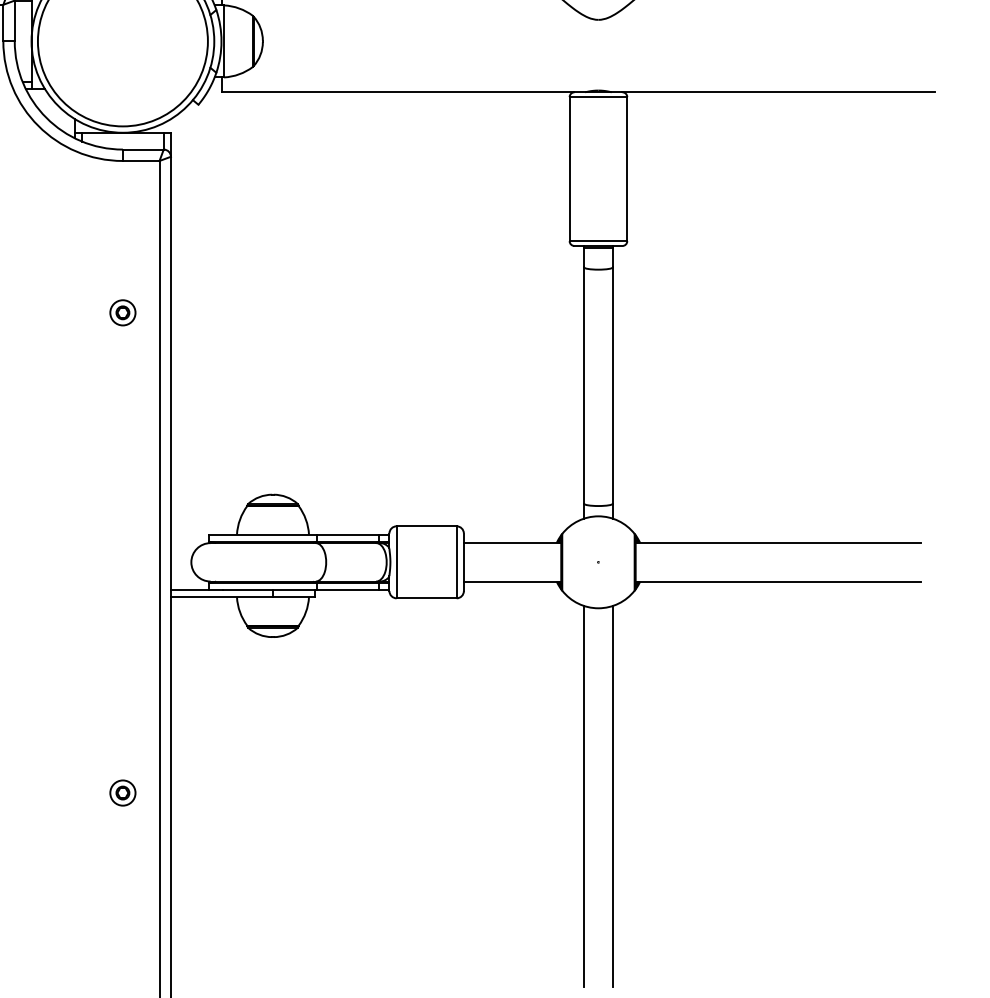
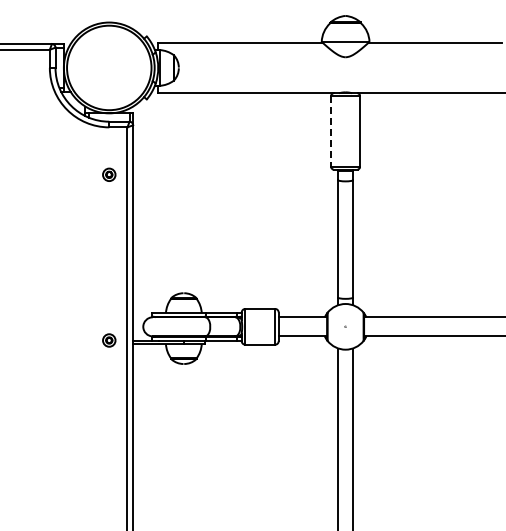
line: (570, 169) -> (331, 131), solid -> dashed
part: (123, 312) -> (109, 174), moved
part: (123, 793) -> (109, 340), moved

